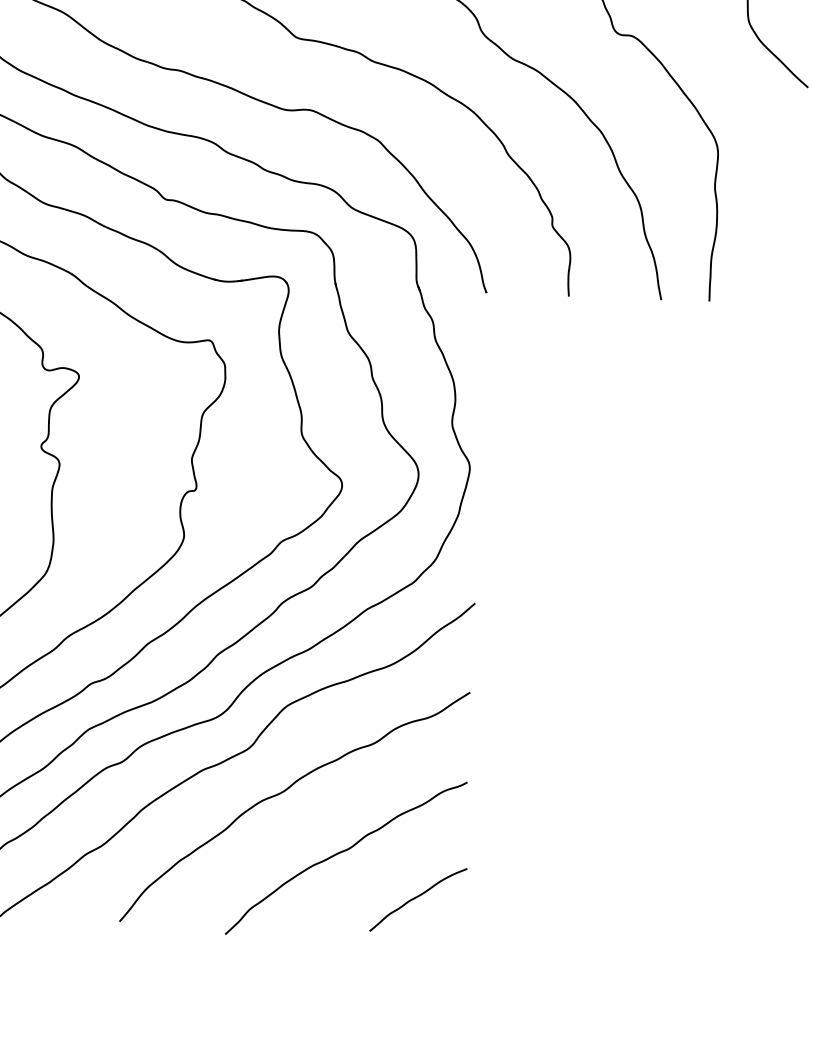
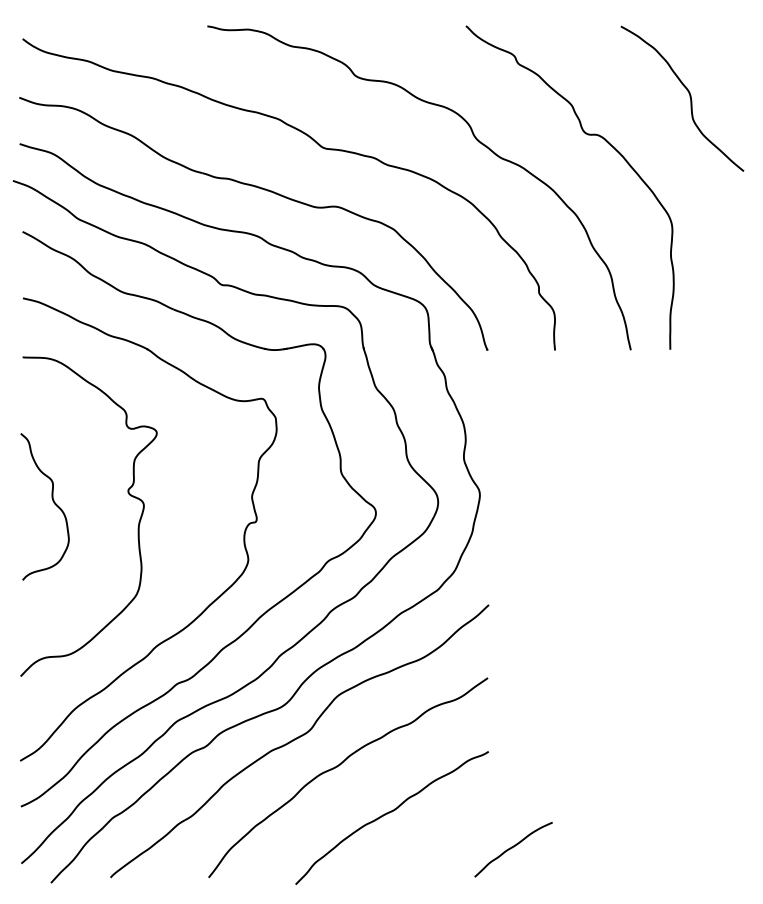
curve: (417, 898) -> (512, 848), moved

